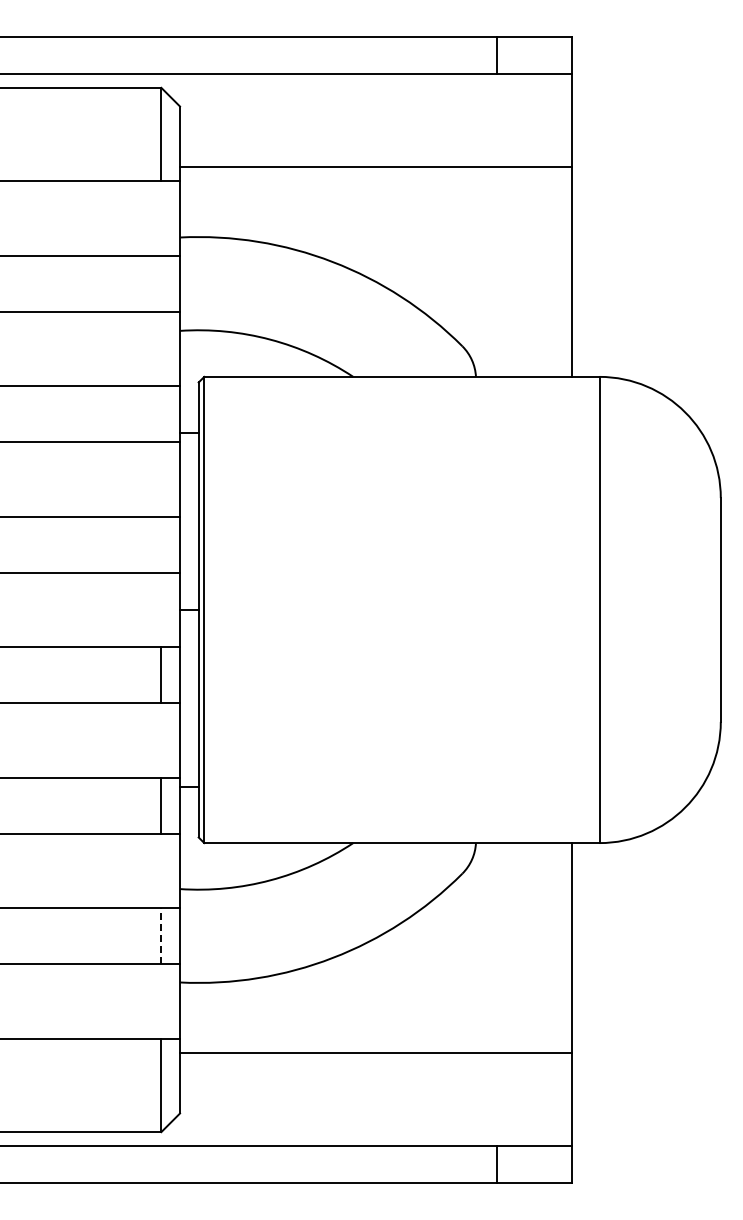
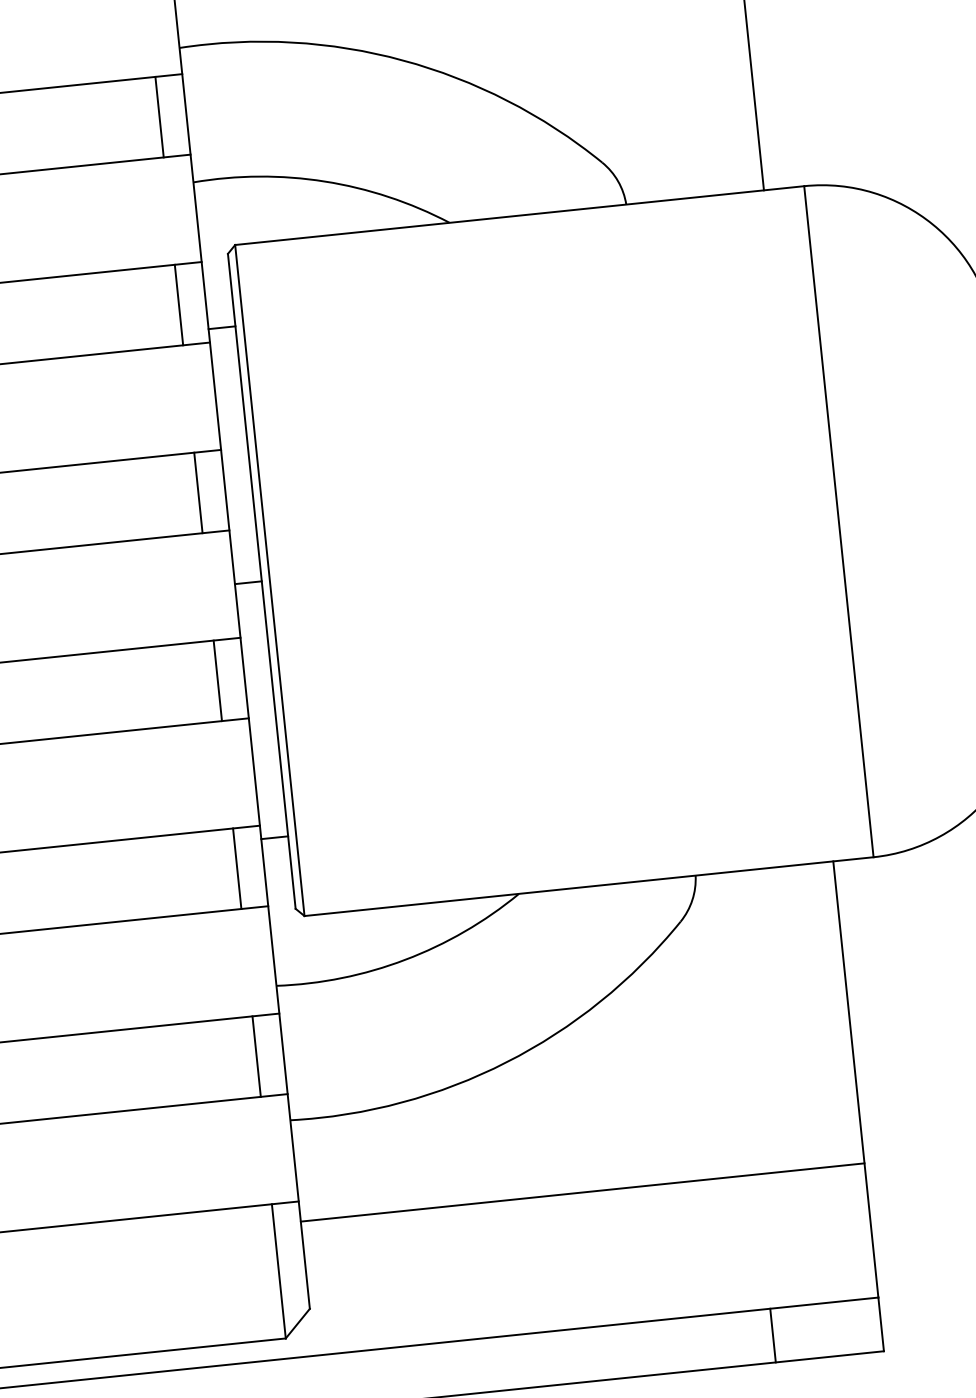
line: (161, 283) -> (159, 116), added
line: (161, 414) -> (179, 305), added
line: (161, 544) -> (198, 492), added
line: (161, 936) -> (256, 1056), dashed -> solid

